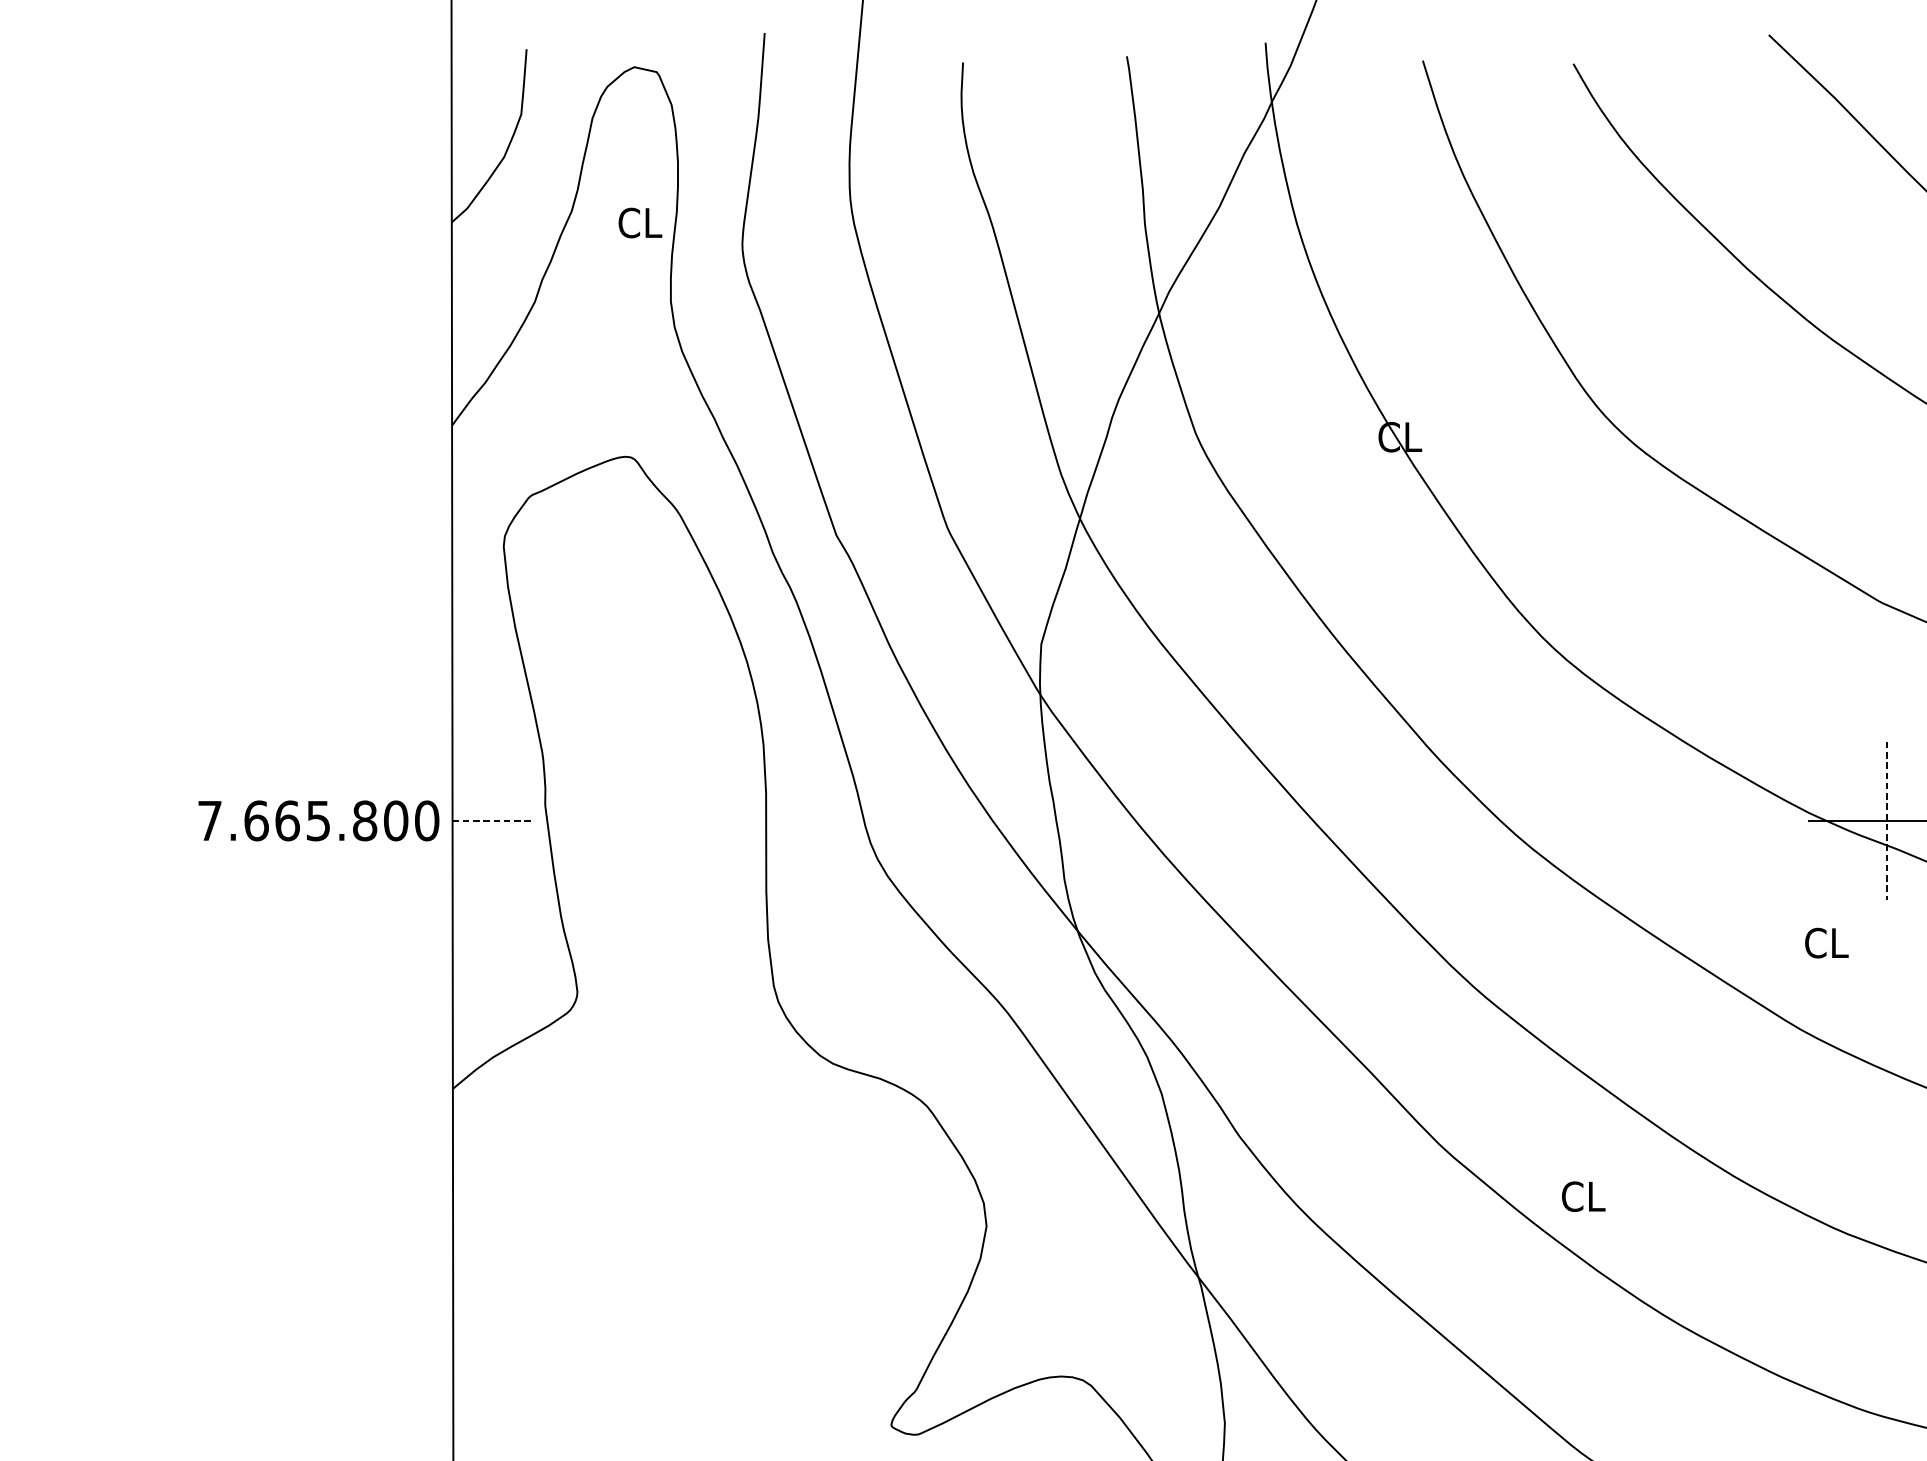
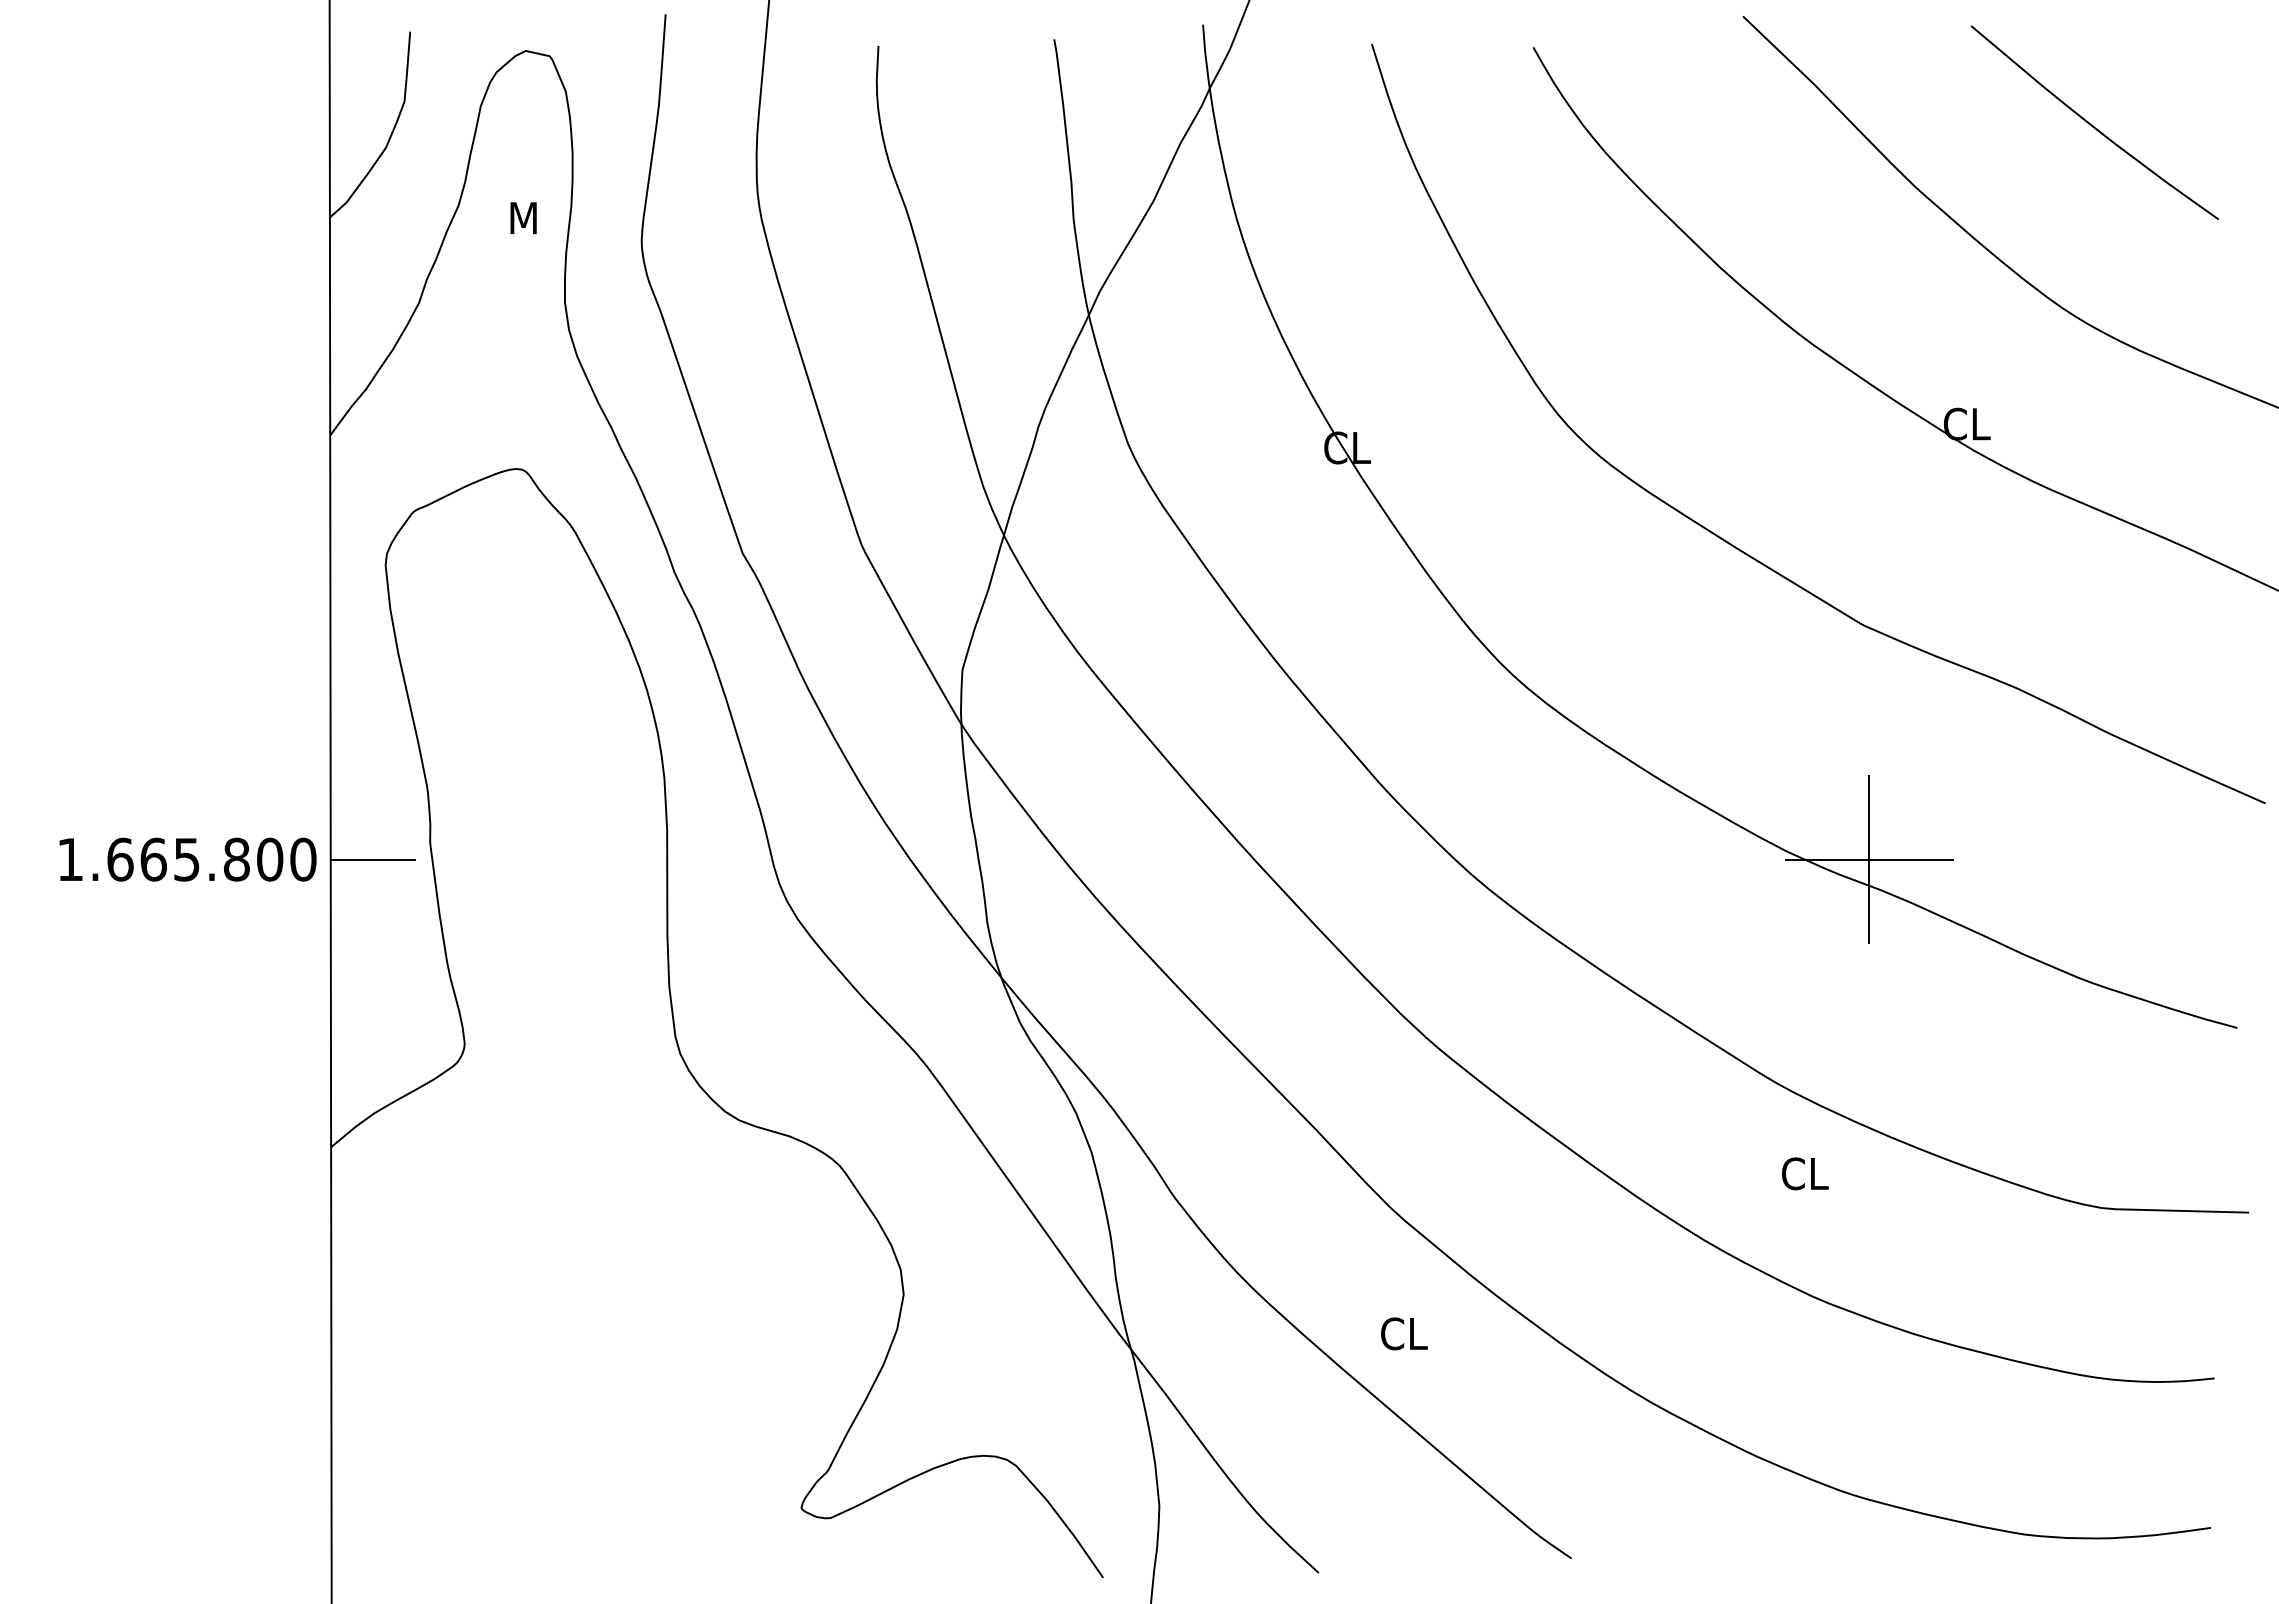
text: (640, 222) -> (532, 217), CL -> M
text: (210, 820) -> (70, 859), 7.665.800 -> 1.665.800
line: (492, 820) -> (373, 859), dashed -> solid
line: (1886, 820) -> (1869, 859), dashed -> solid
text: (1827, 942) -> (1805, 1173), moved
text: (1583, 1196) -> (1404, 1333), moved

